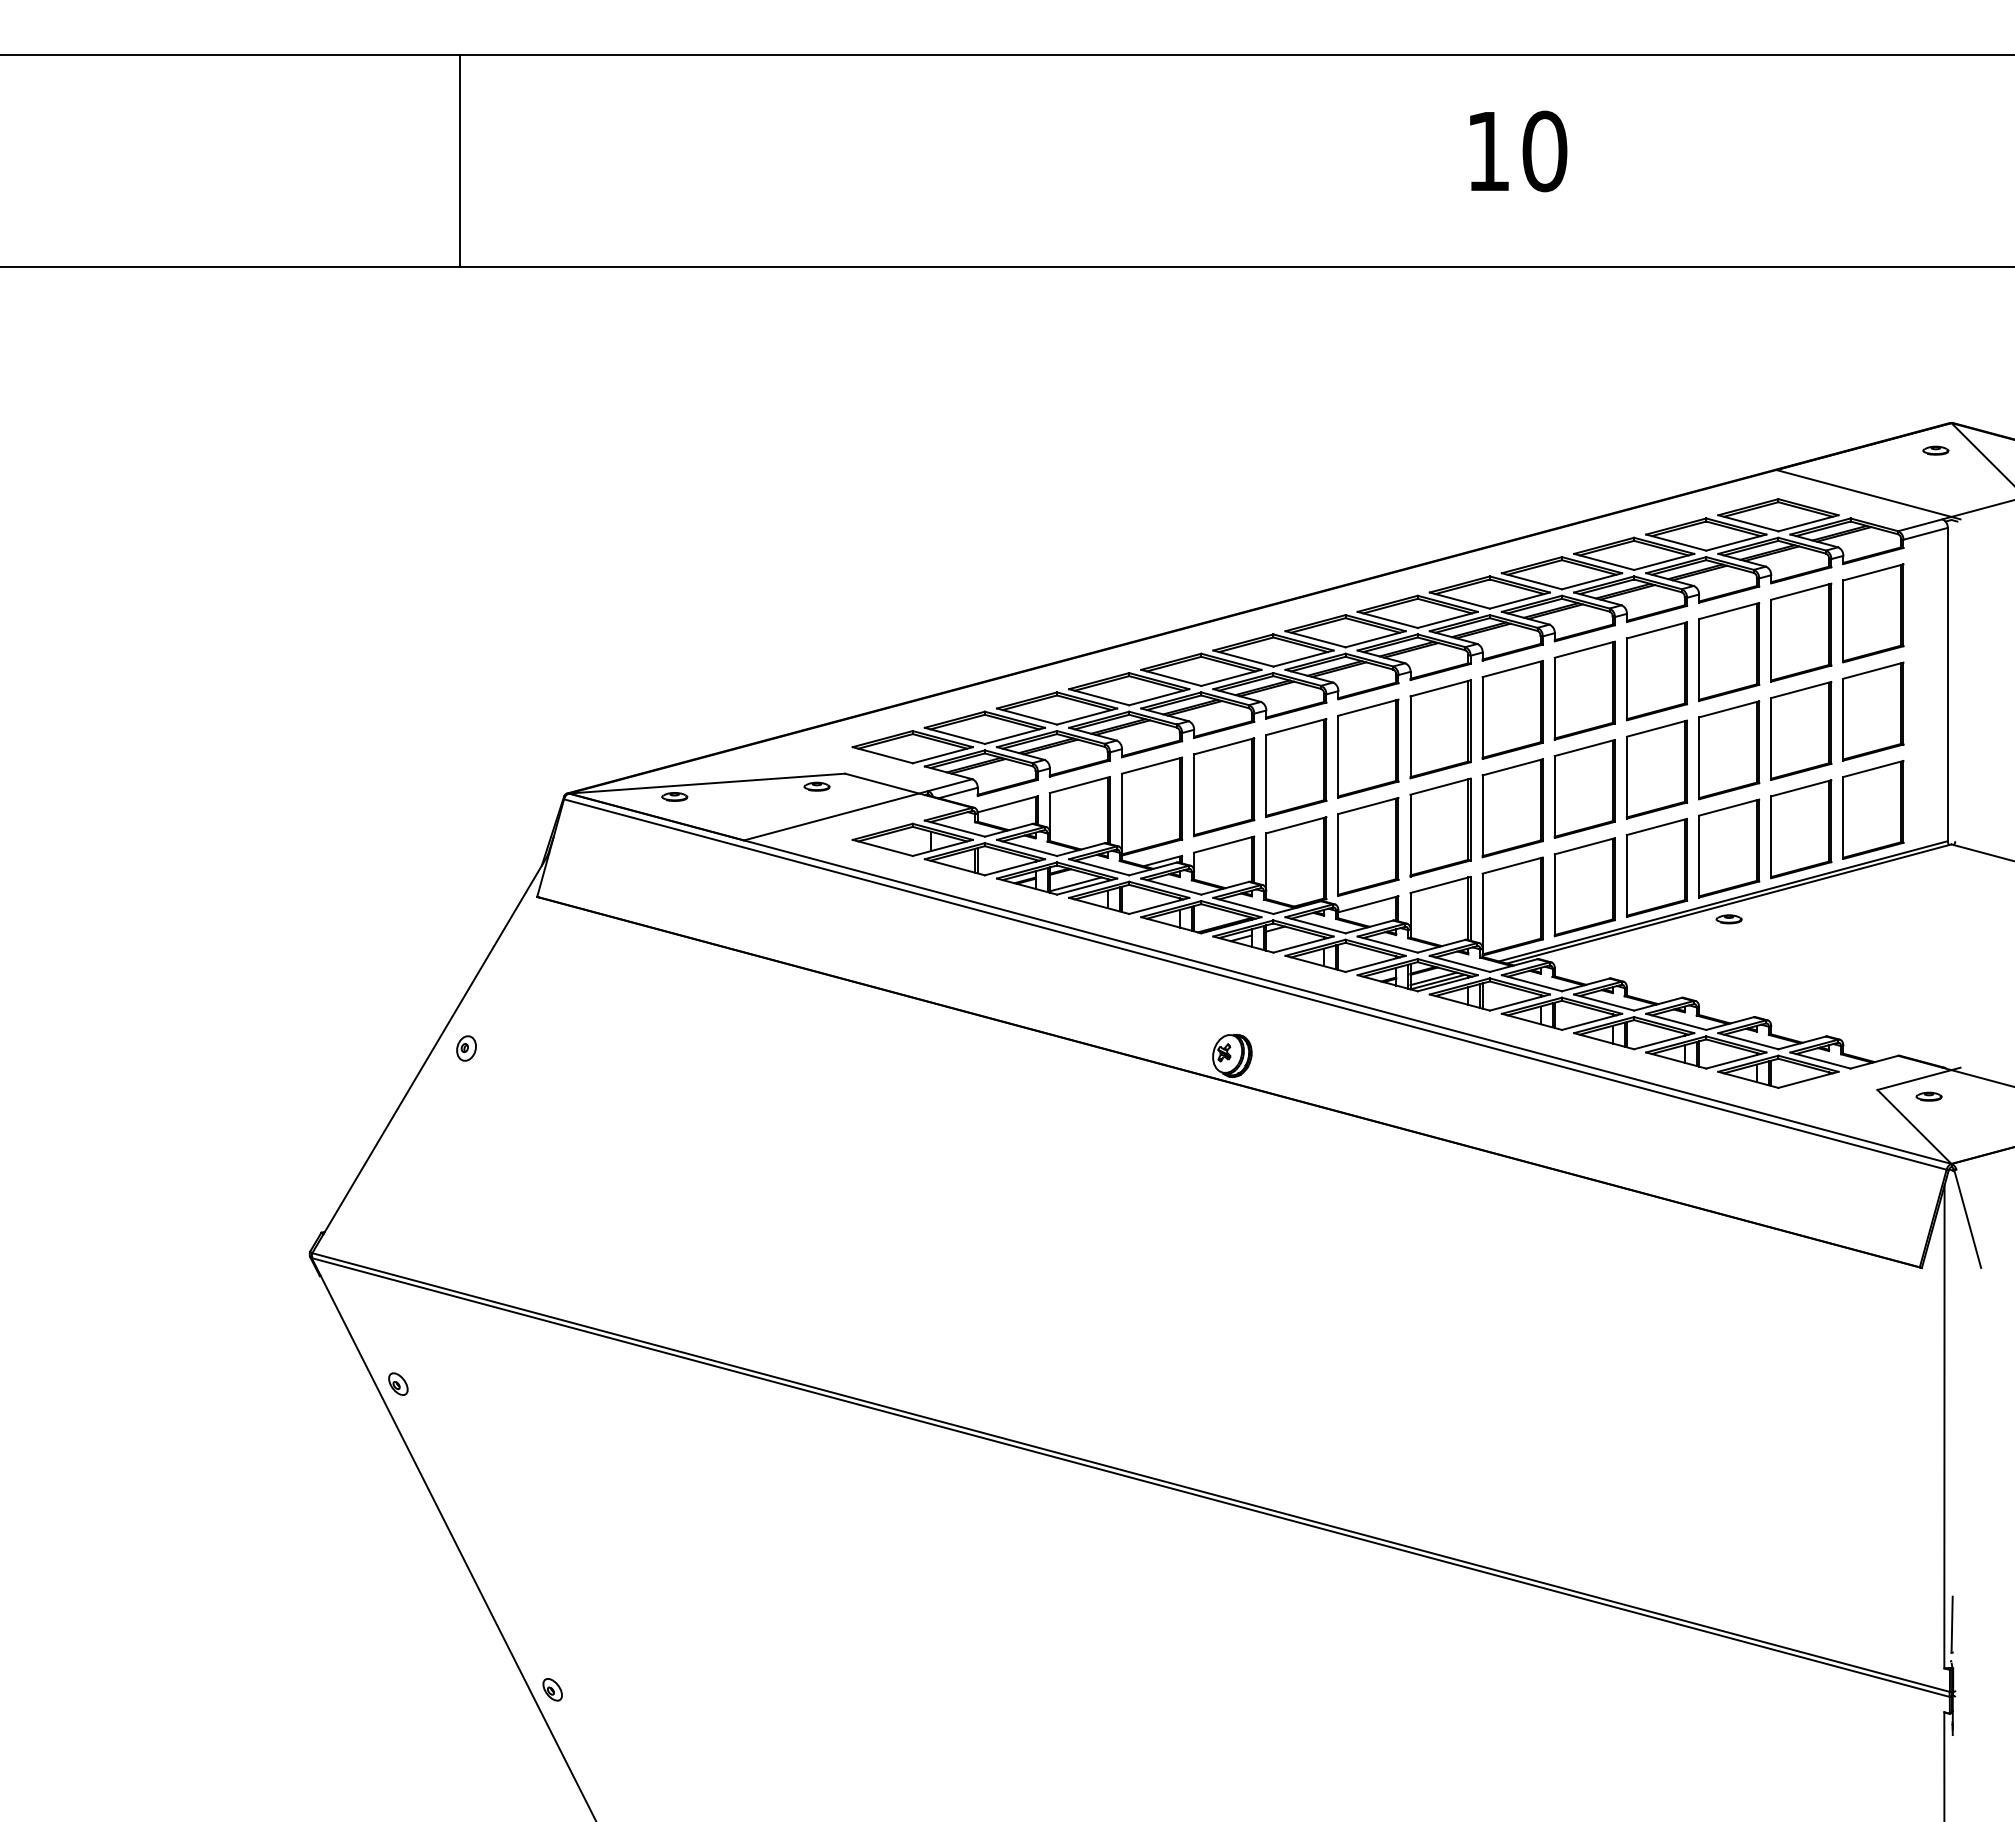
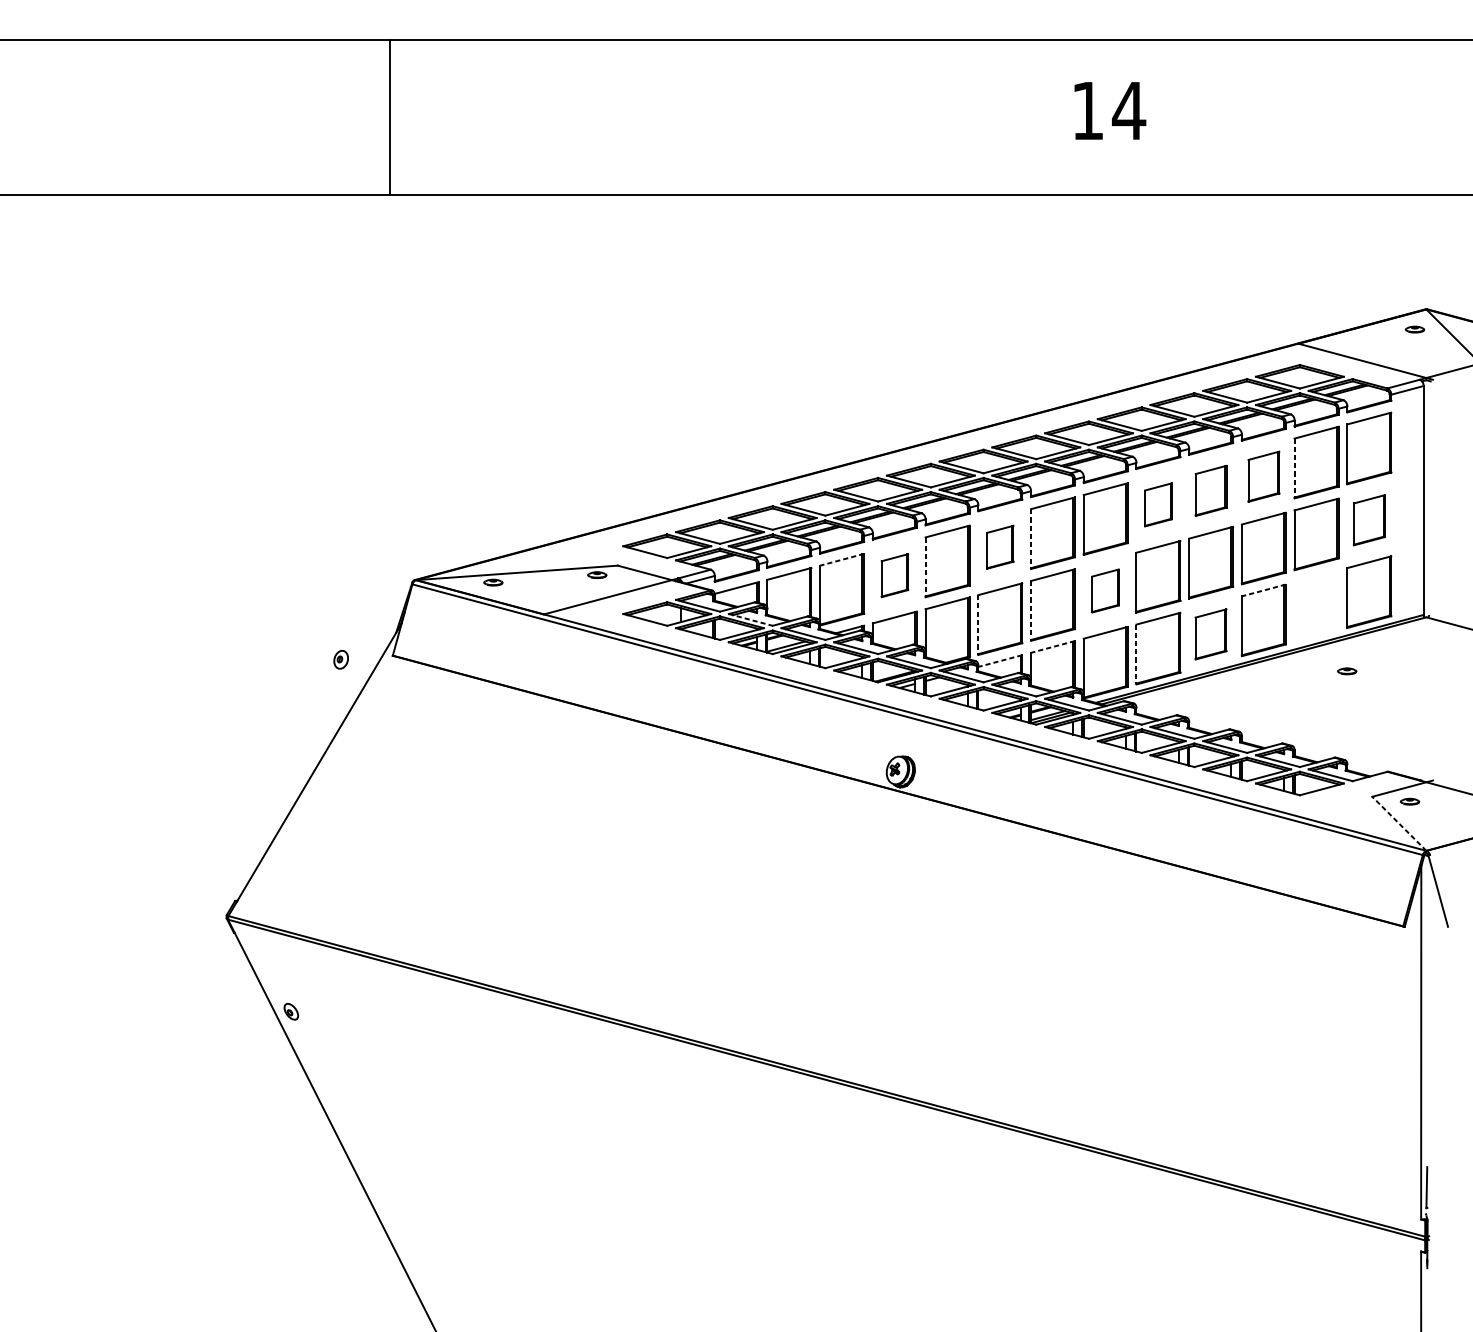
text: (1544, 151) -> (1128, 110), 10 -> 14
line: (459, 160) -> (390, 117), moved
line: (1771, 640) -> (1294, 468), solid -> dashed
part: (1729, 651) -> (1264, 476), size x0.7
part: (1656, 671) -> (1210, 490), size x0.7
part: (1584, 690) -> (1158, 504), size x0.6
part: (1873, 711) -> (1369, 520), size x0.7
line: (1410, 737) -> (1031, 539), solid -> dashed
part: (1368, 748) -> (1000, 547), size x0.6
line: (1151, 765) -> (841, 559), solid -> dashed
line: (1266, 776) -> (925, 567), solid -> dashed
part: (1224, 787) -> (895, 575), size x0.6
line: (1728, 807) -> (1263, 590), solid -> dashed
part: (1512, 808) -> (1105, 591), size x0.6
part: (1801, 829) -> (1316, 606), removed
line: (1410, 835) -> (1031, 610), solid -> dashed
line: (1027, 848) -> (751, 620), solid -> dashed
line: (1338, 854) -> (978, 624), solid -> dashed
part: (1656, 867) -> (1210, 634), size x0.7
line: (1440, 885) -> (1052, 647), solid -> dashed
line: (1554, 895) -> (1136, 654), solid -> dashed
line: (1367, 904) -> (999, 661), solid -> dashed
part: (1728, 919) -> (1346, 671), moved
part: (466, 1048) -> (341, 659), moved
line: (1914, 1126) -> (1399, 823), solid -> dashed
part: (552, 1689) -> (403, 1234), removed

